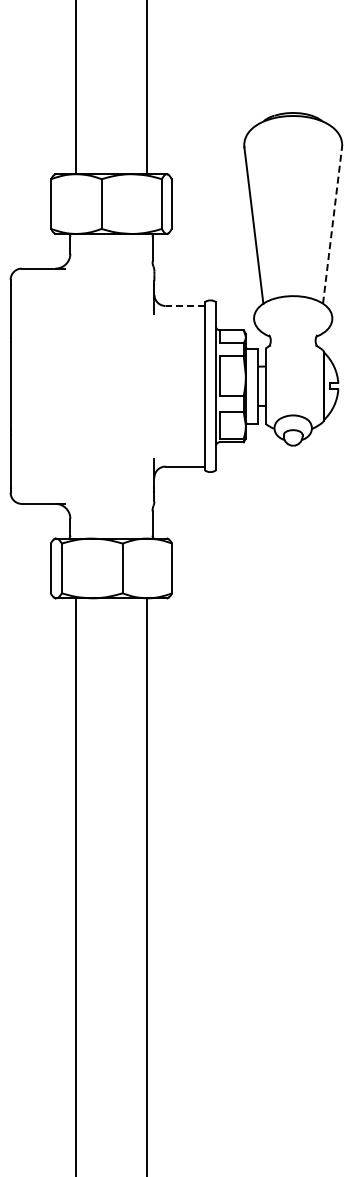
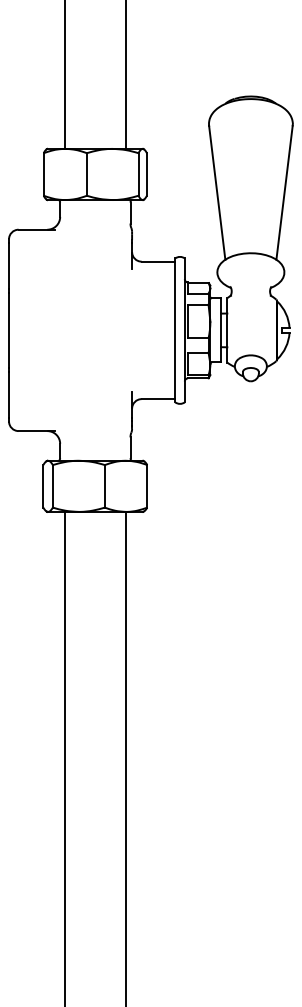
line: (332, 225) -> (284, 192), dashed -> solid
line: (185, 305) -> (158, 261), dashed -> solid

